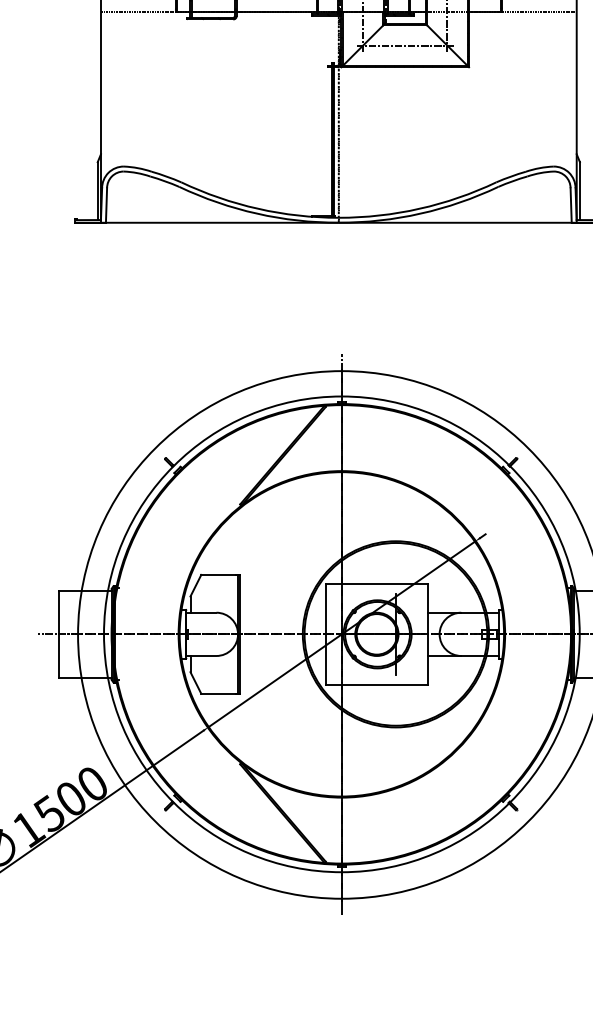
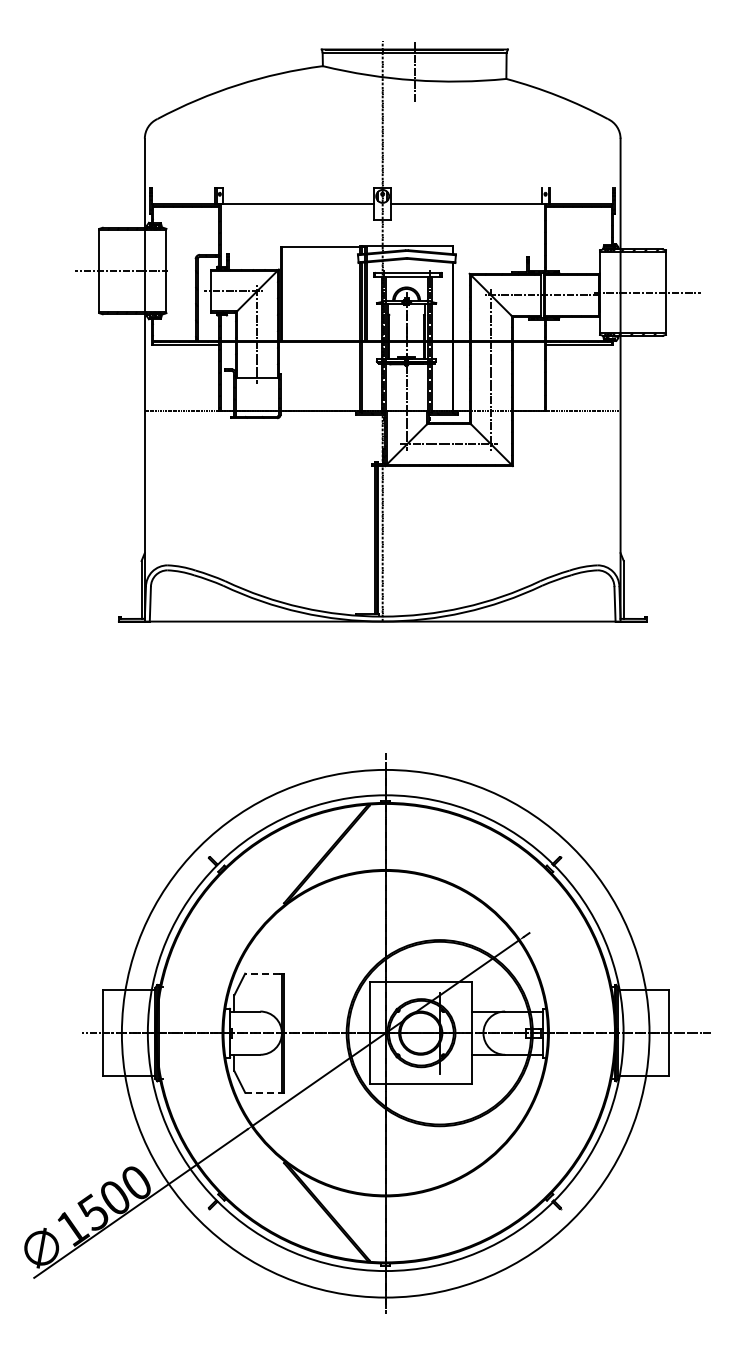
line: (218, 574) -> (262, 973), solid -> dashed
line: (218, 693) -> (262, 1092), solid -> dashed

